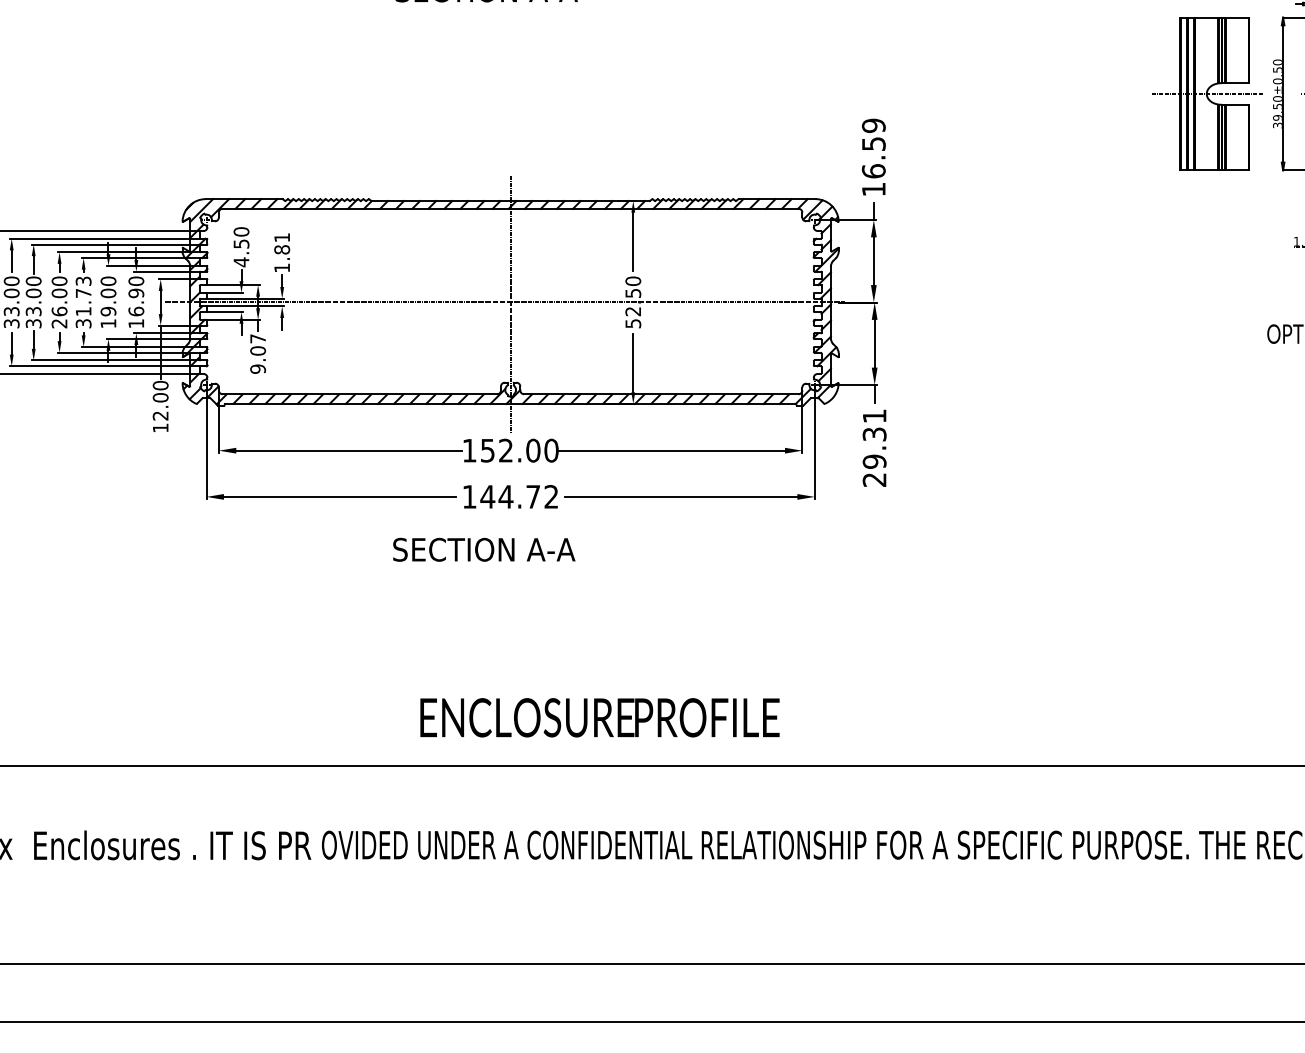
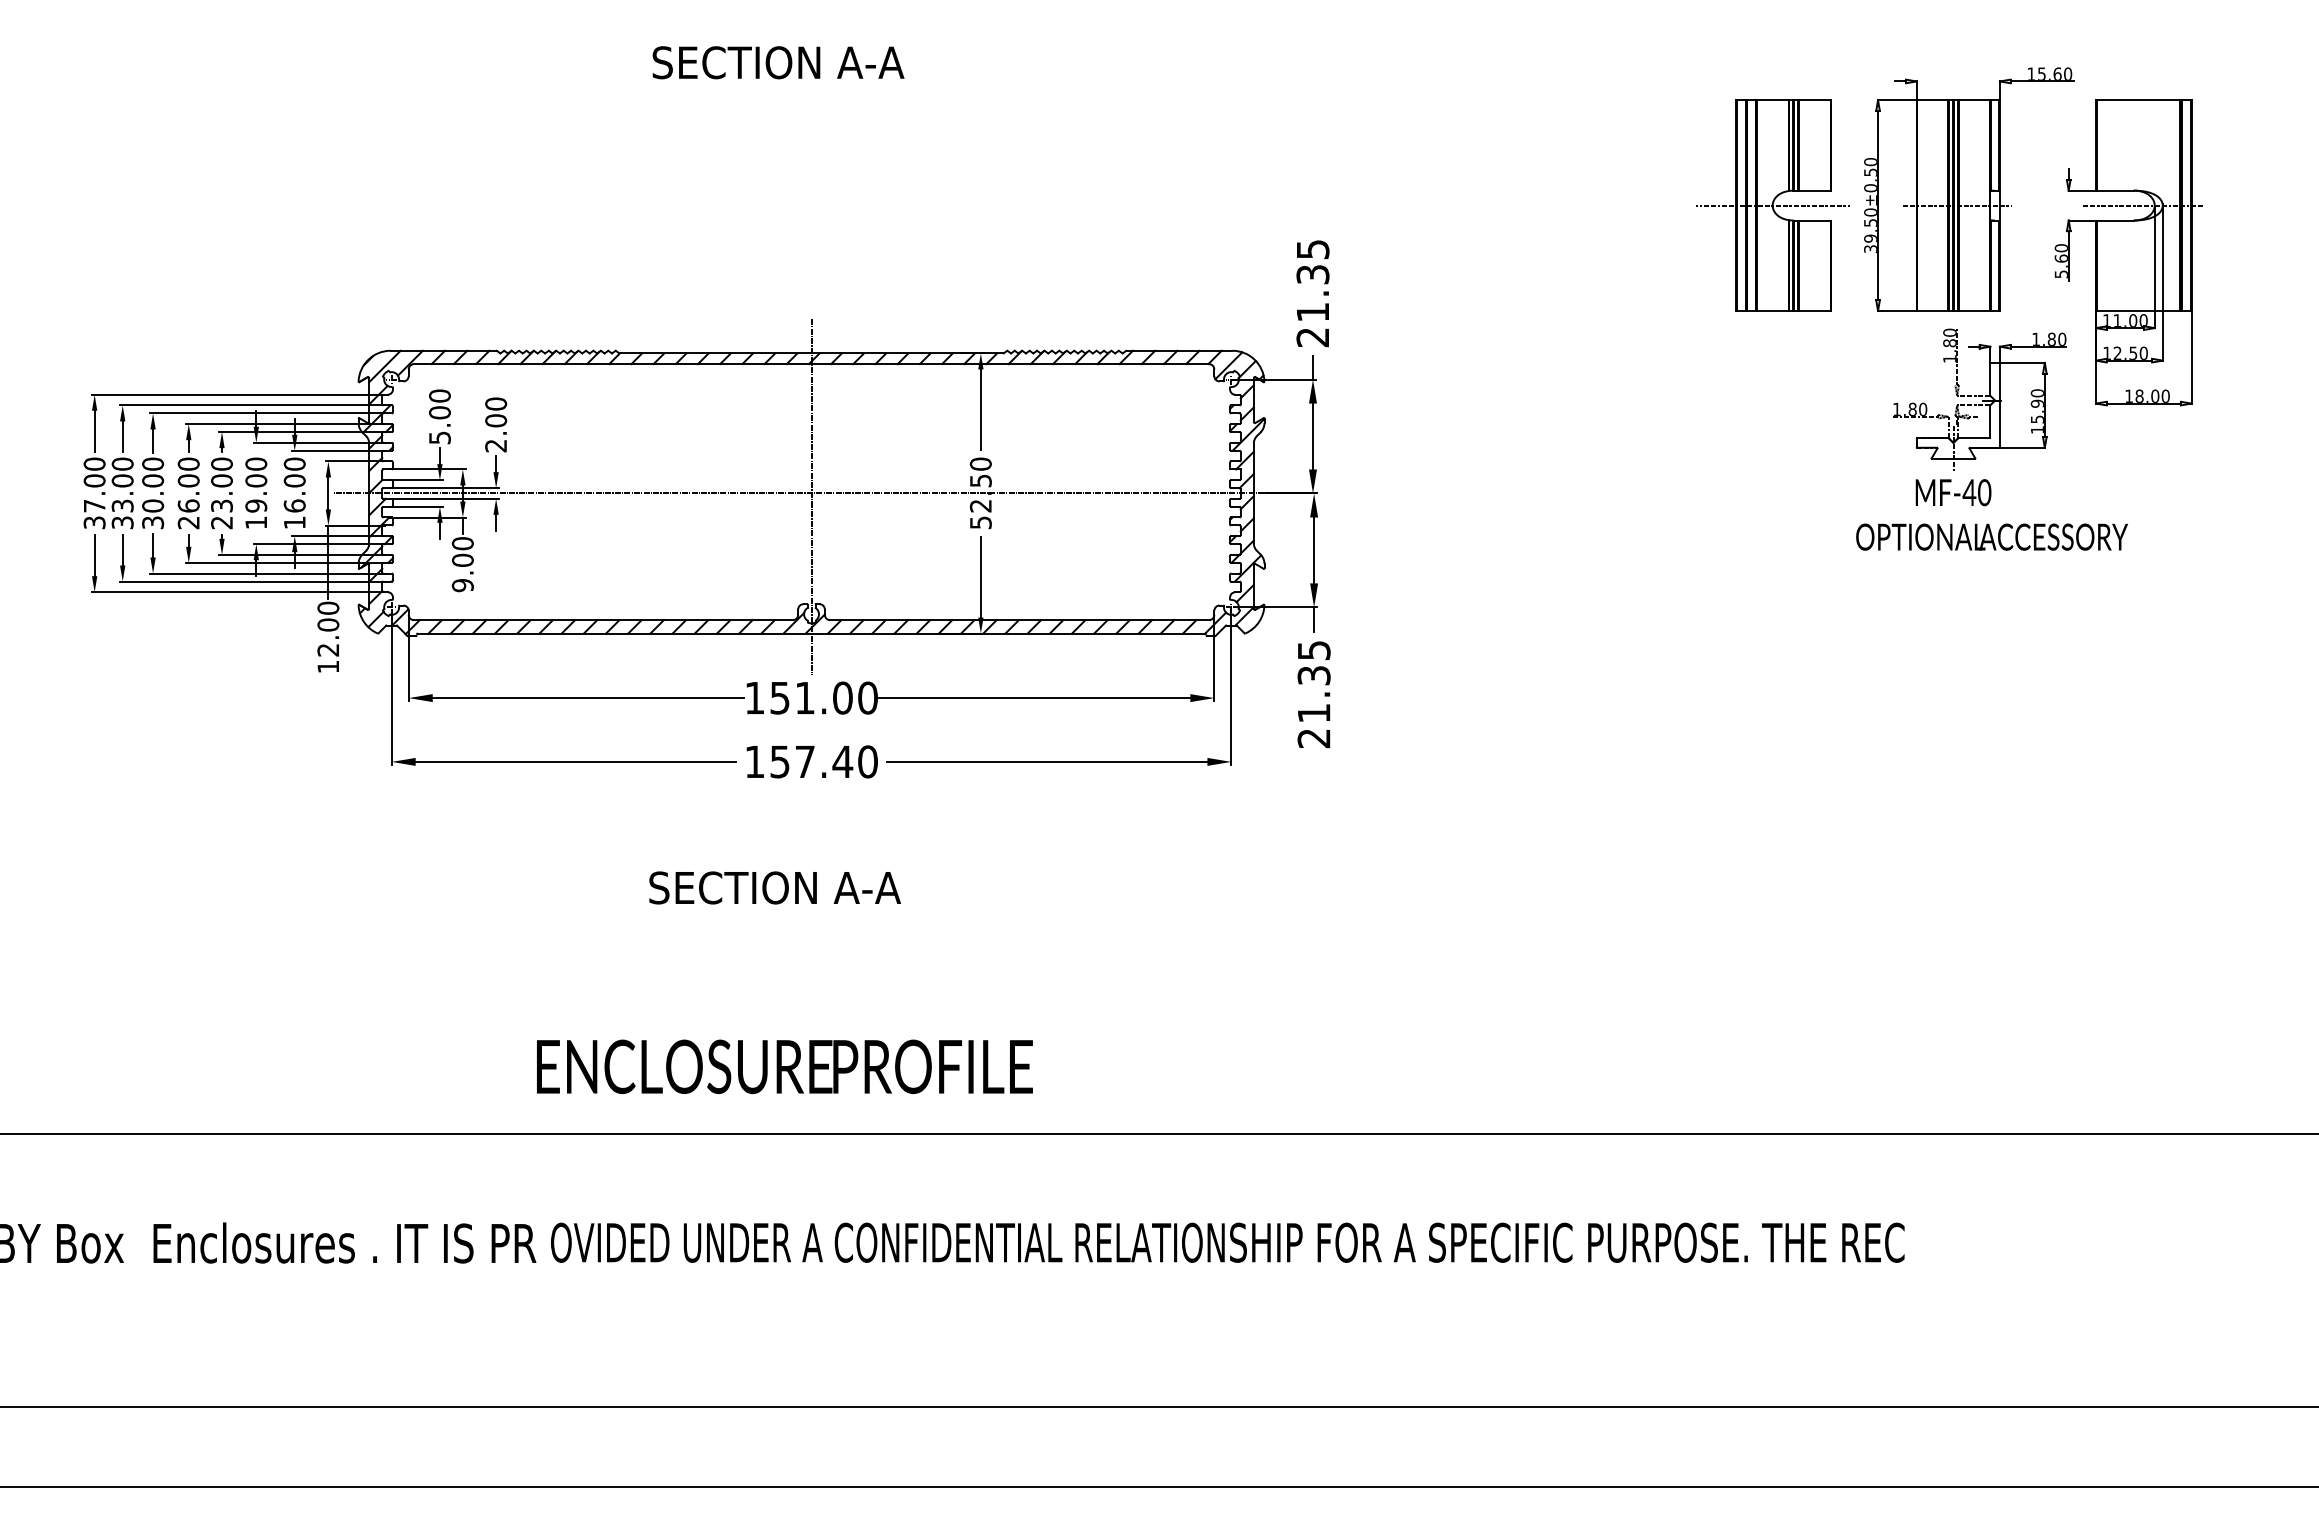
text: (873, 157) -> (1312, 293), 16.59 -> 21.35
text: (282, 252) -> (496, 424), 1.81 -> 2.00
text: (241, 253) -> (439, 425), 4.50 -> 5.00
text: (136, 293) -> (294, 480), 16.90 -> 16.00
text: (83, 302) -> (221, 493), 31.73 -> 23.00
text: (34, 311) -> (153, 505), 33.00 -> 30.00
text: (257, 338) -> (462, 543), 9.07 -> 9.00
text: (874, 439) -> (1313, 682), 29.31 -> 21.35
text: (505, 450) -> (804, 697), 152.00 -> 151.00
text: (519, 496) -> (823, 761), 144.72 -> 157.40
text: (483, 549) -> (774, 887), moved
text: (599, 717) -> (784, 1066), moved

